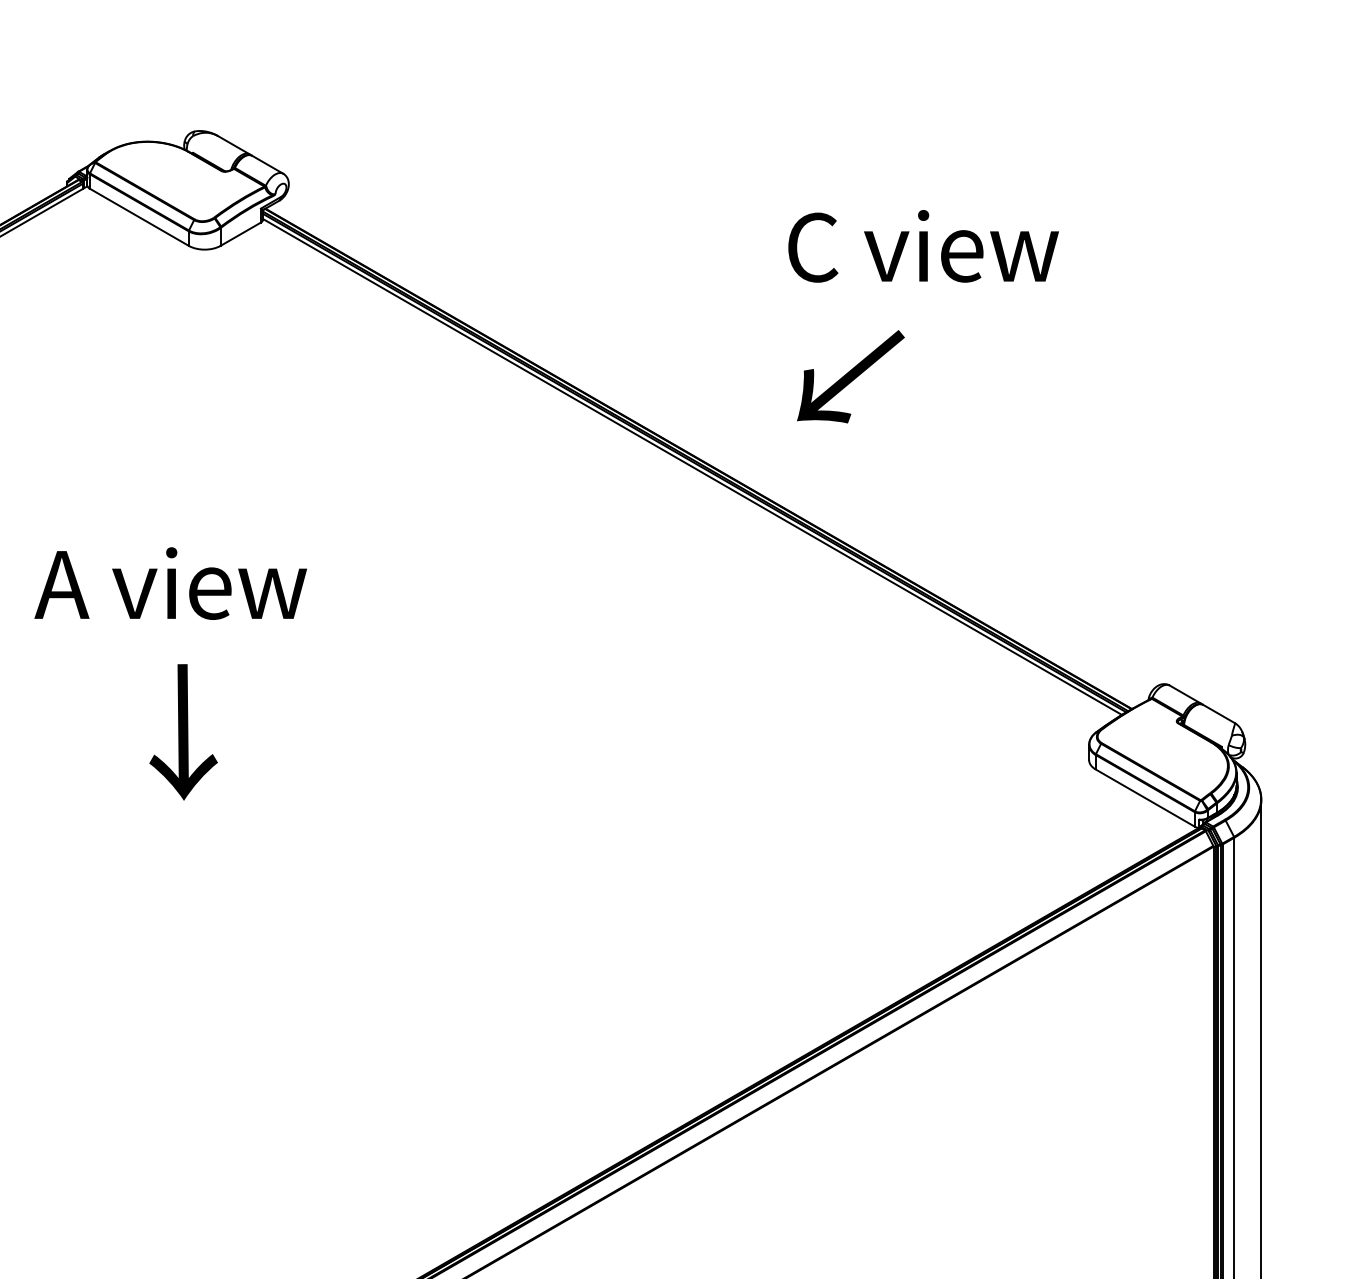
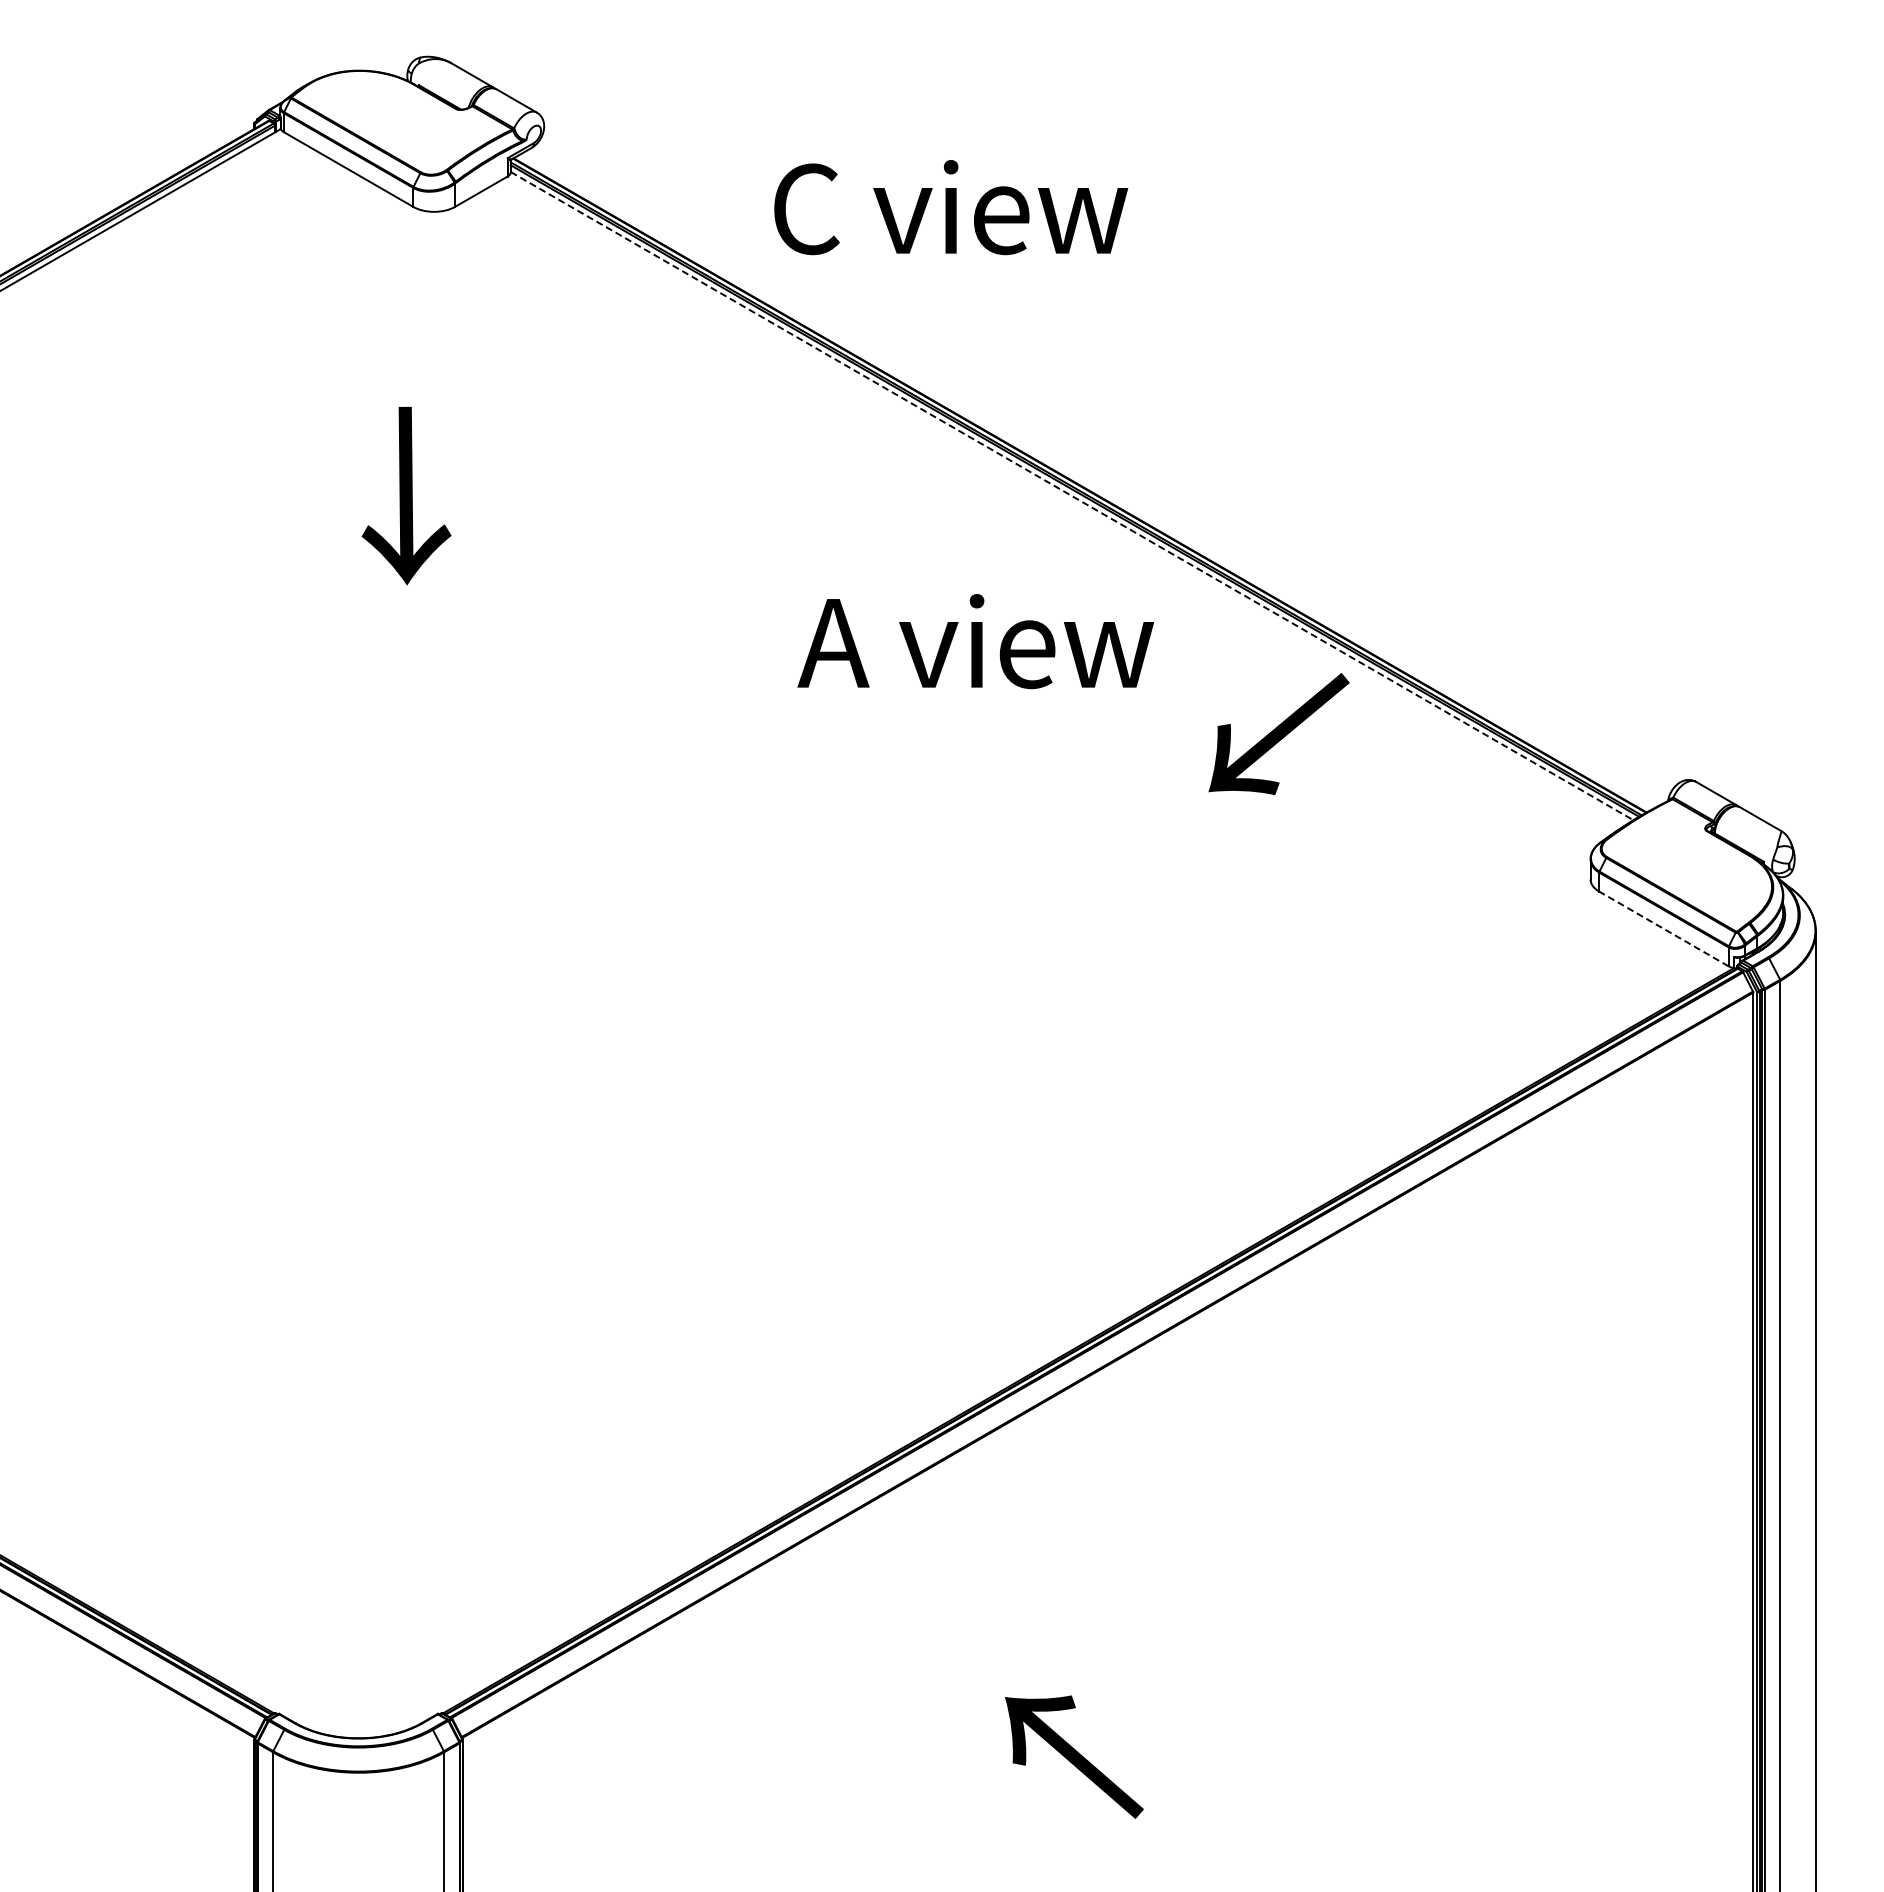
text: (923, 246) -> (951, 207), moved
text: (850, 376) -> (1278, 733), moved
line: (692, 467) -> (1072, 496), solid -> dashed
text: (170, 583) -> (975, 641), moved
text: (183, 731) -> (406, 495), moved
line: (1144, 797) -> (1663, 928), solid -> dashed

